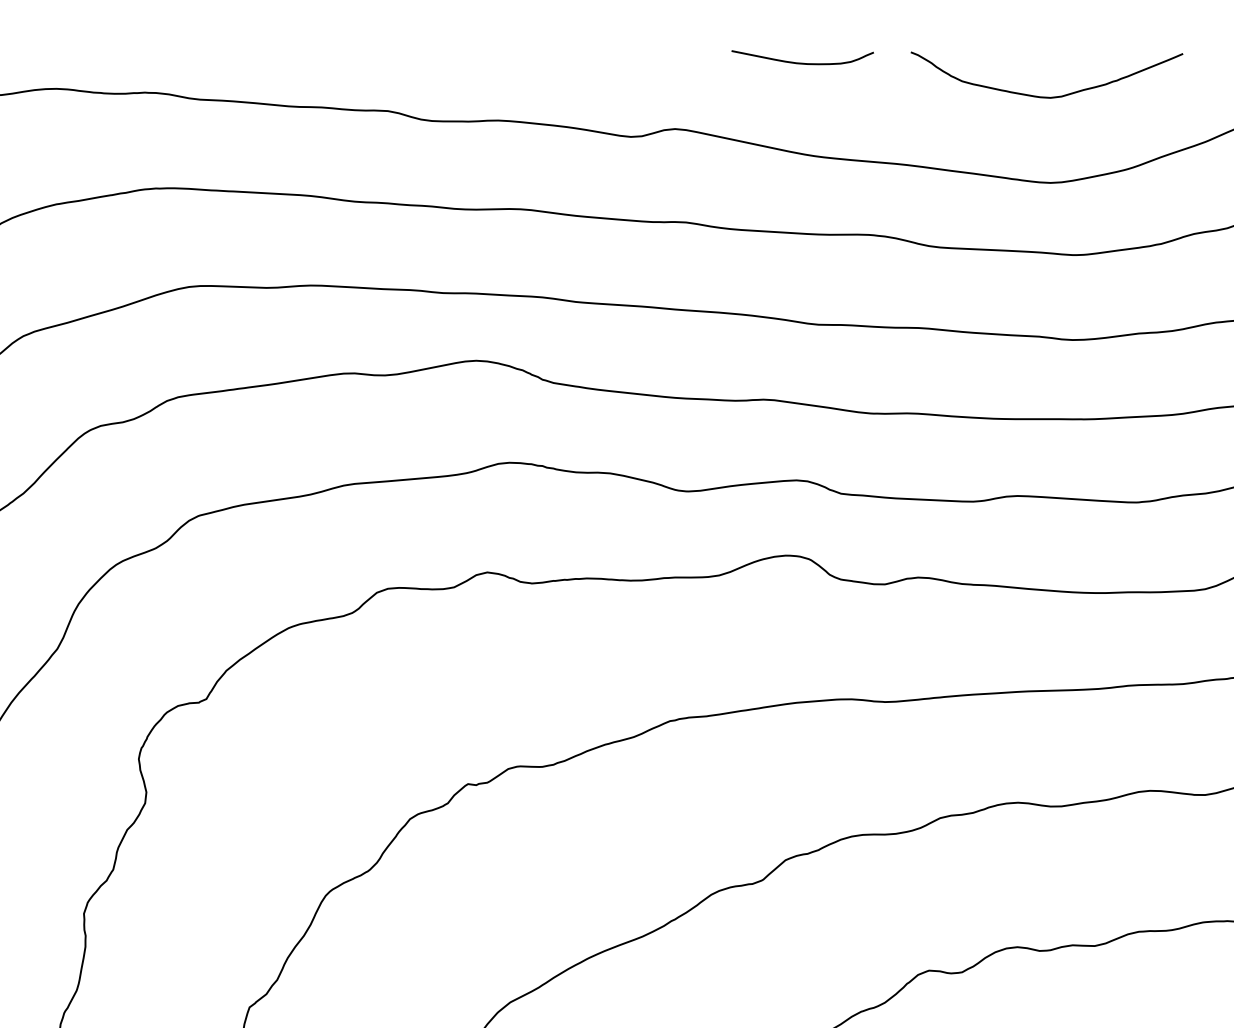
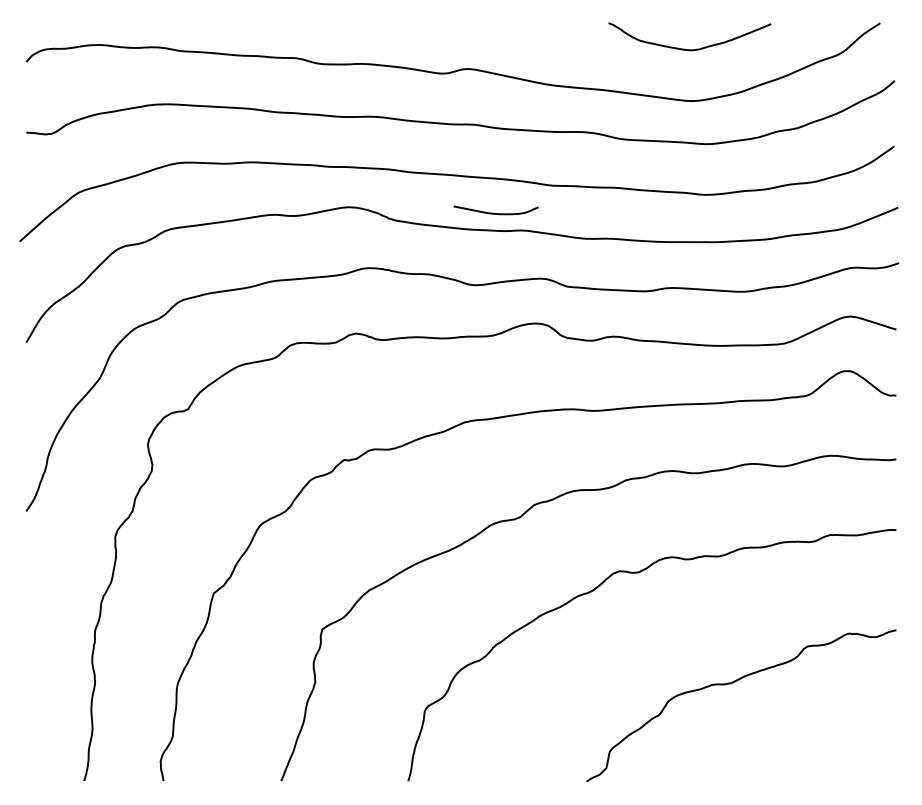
curve: (798, 61) -> (493, 212), moved

